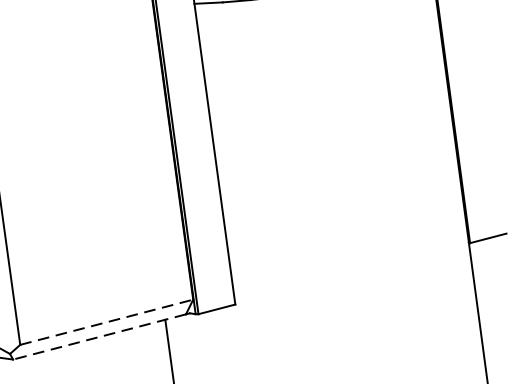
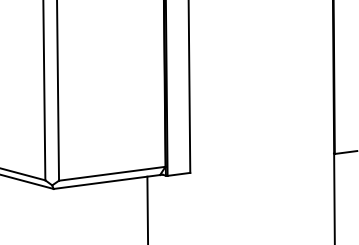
line: (107, 321) -> (112, 173), dashed -> solid
line: (98, 336) -> (106, 181), dashed -> solid

